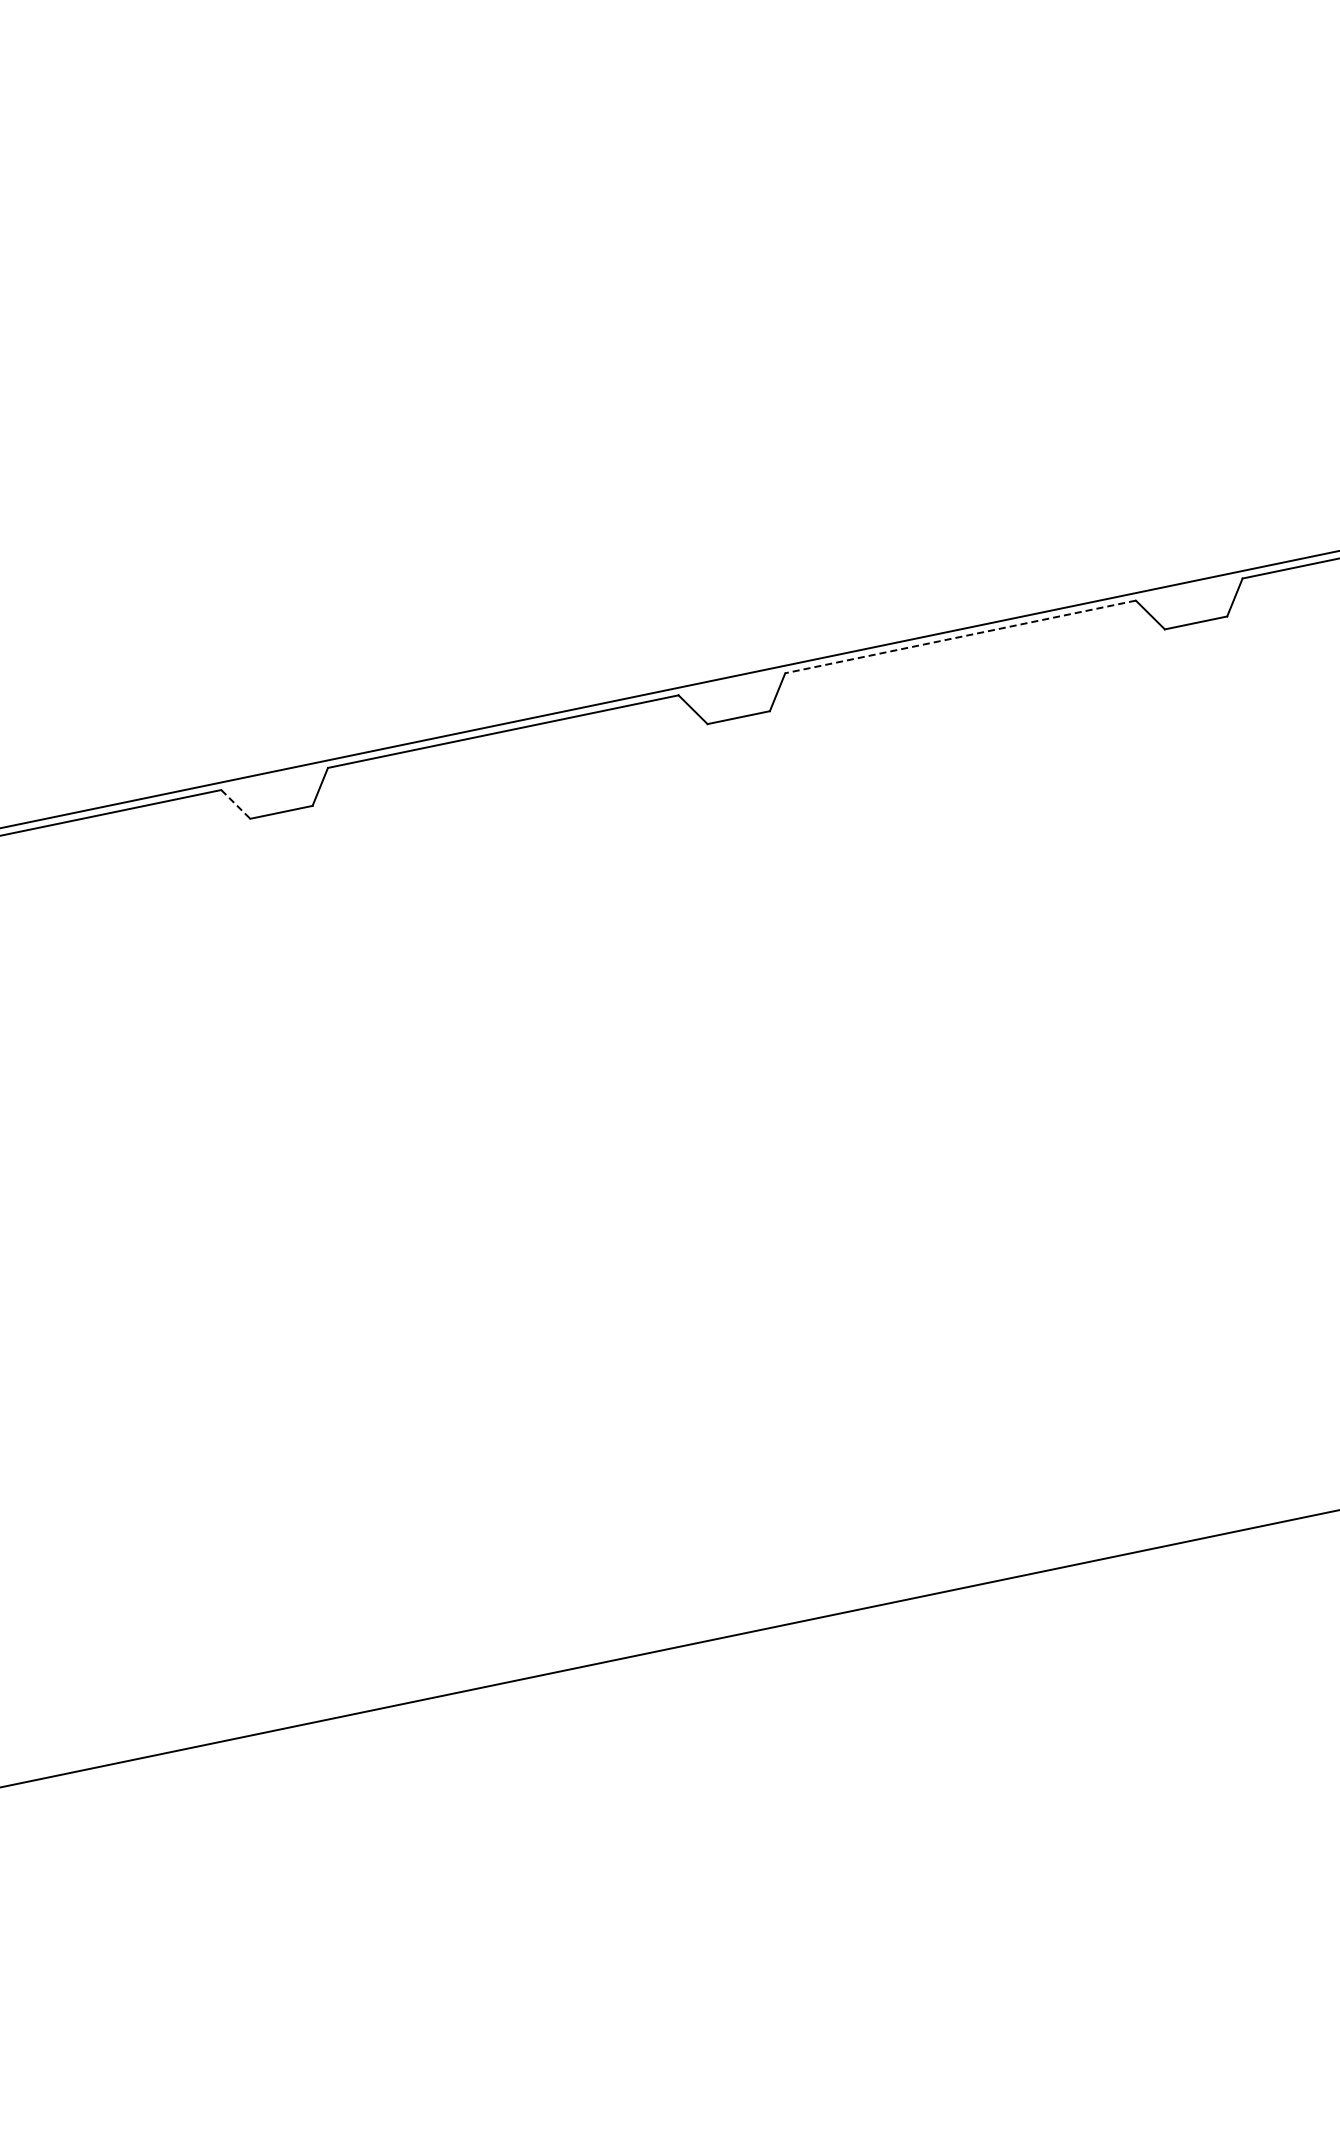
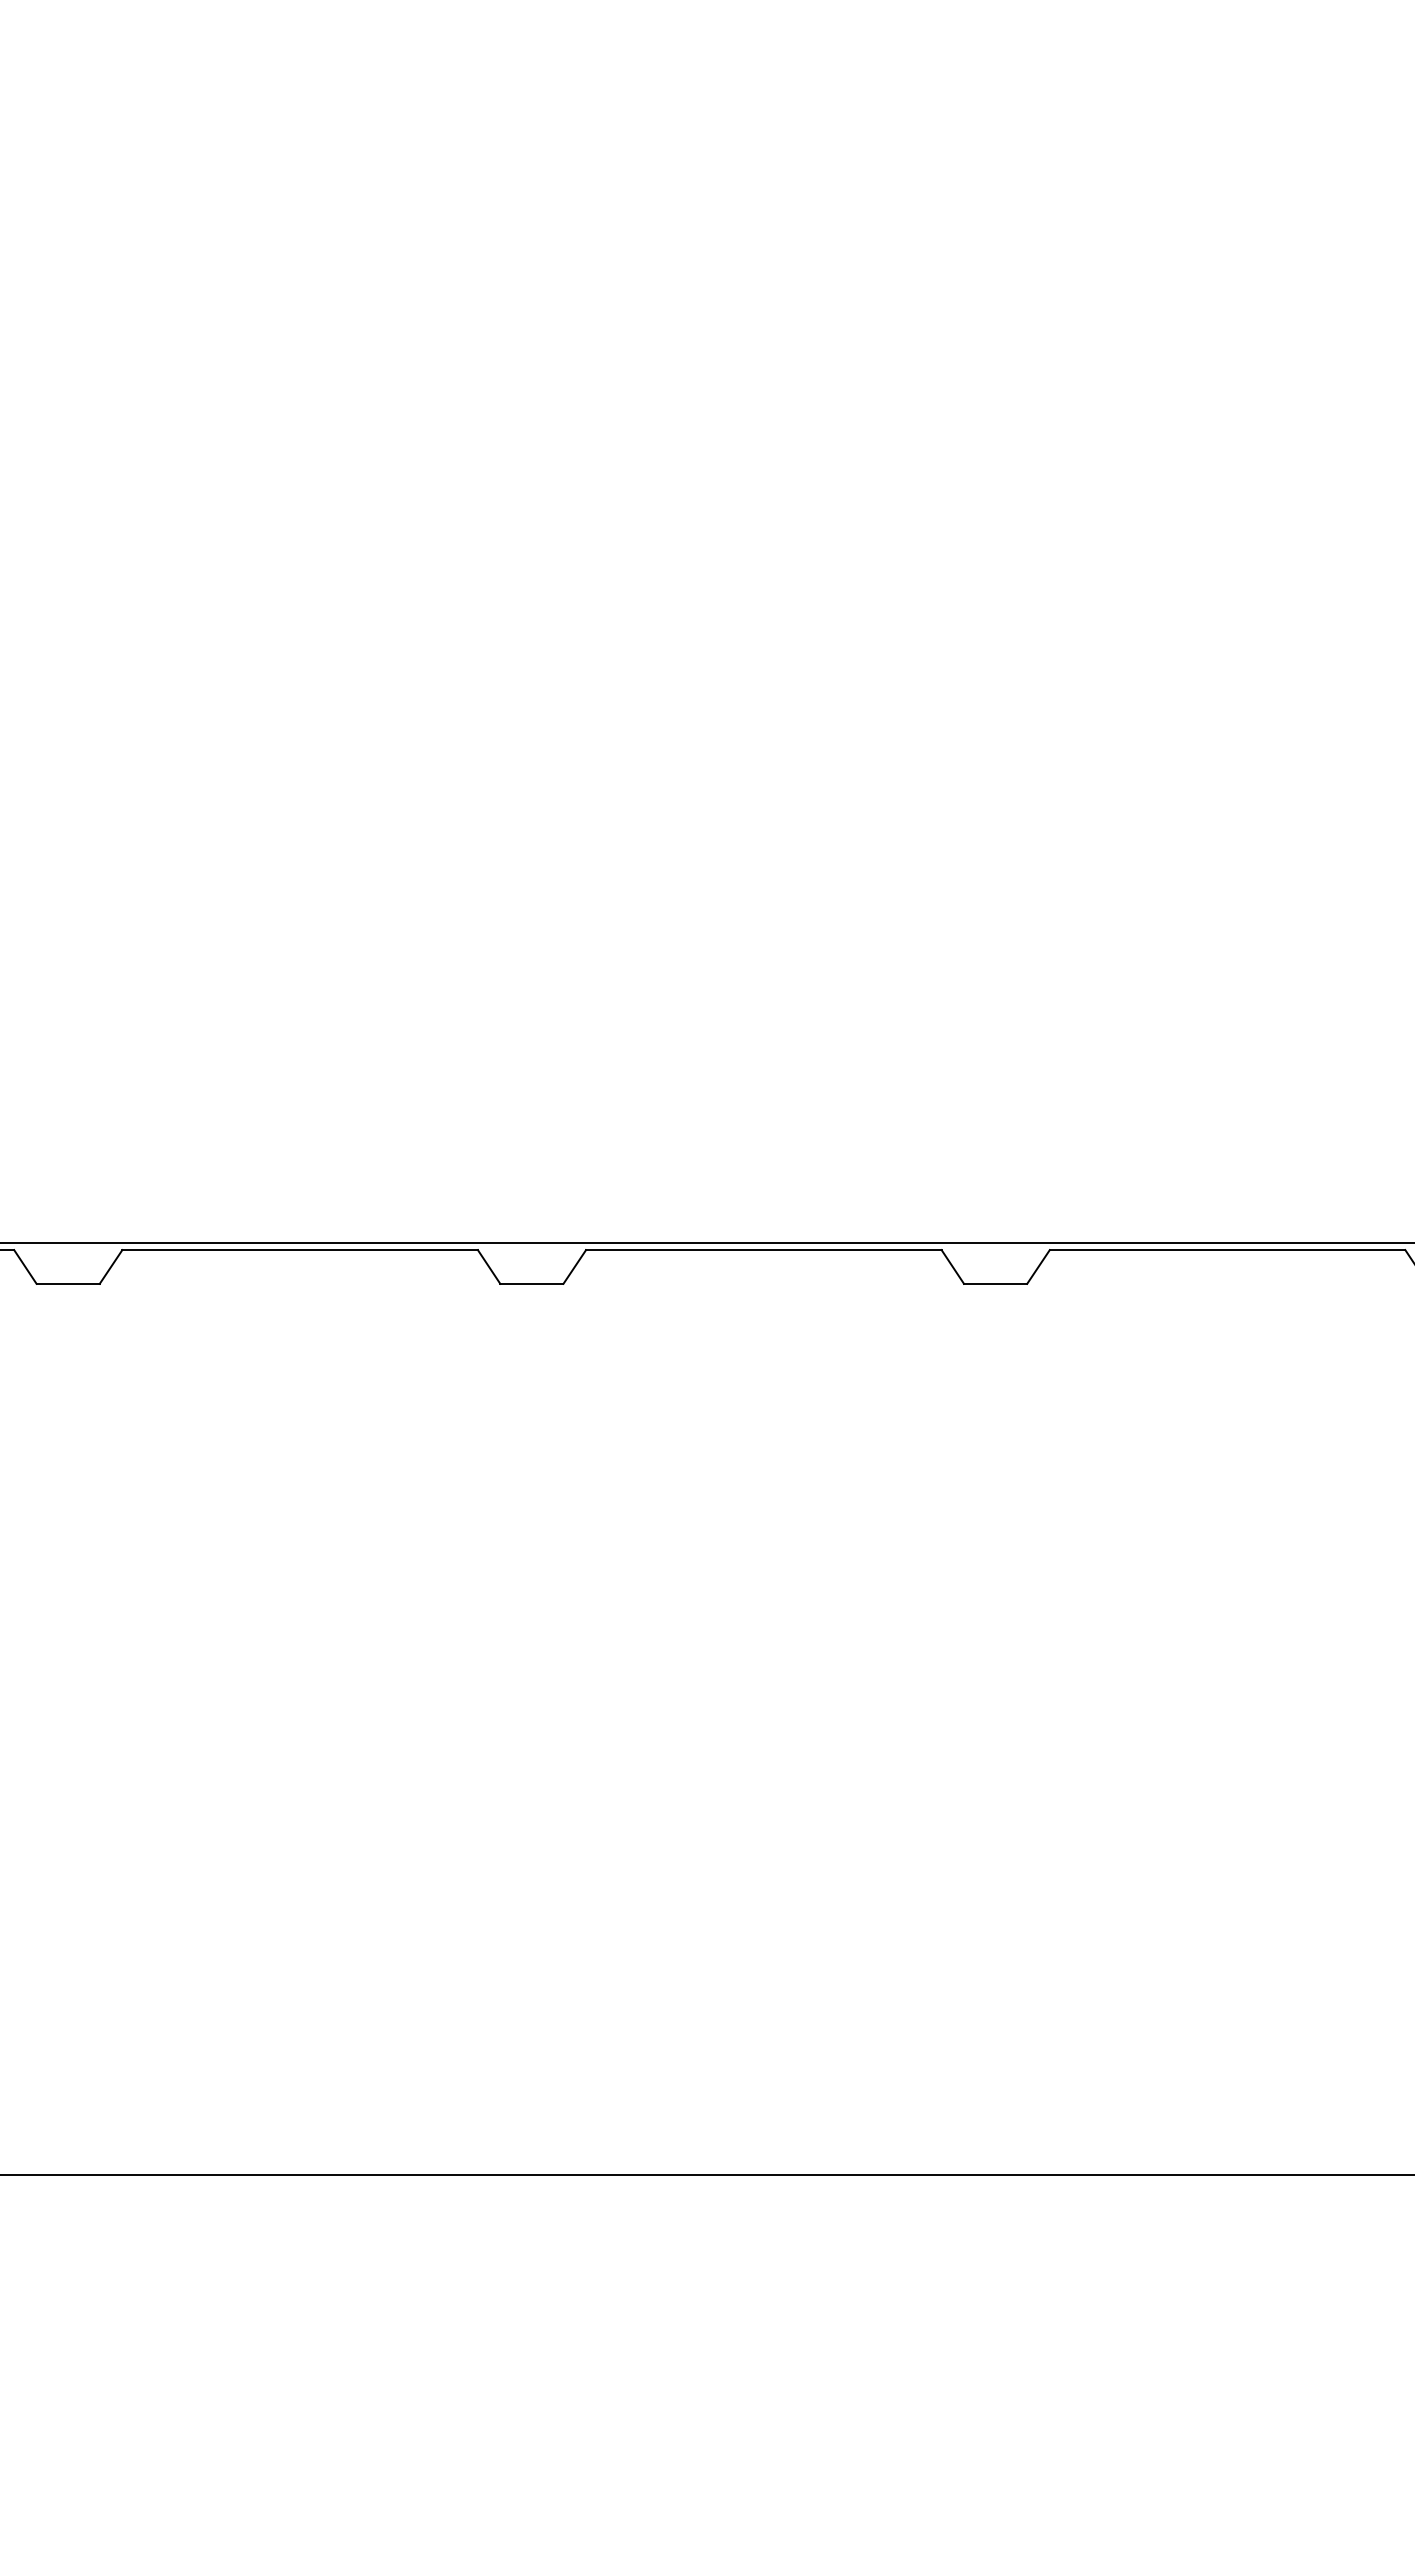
line: (960, 637) -> (1227, 1250), dashed -> solid
line: (236, 804) -> (489, 1267), dashed -> solid

